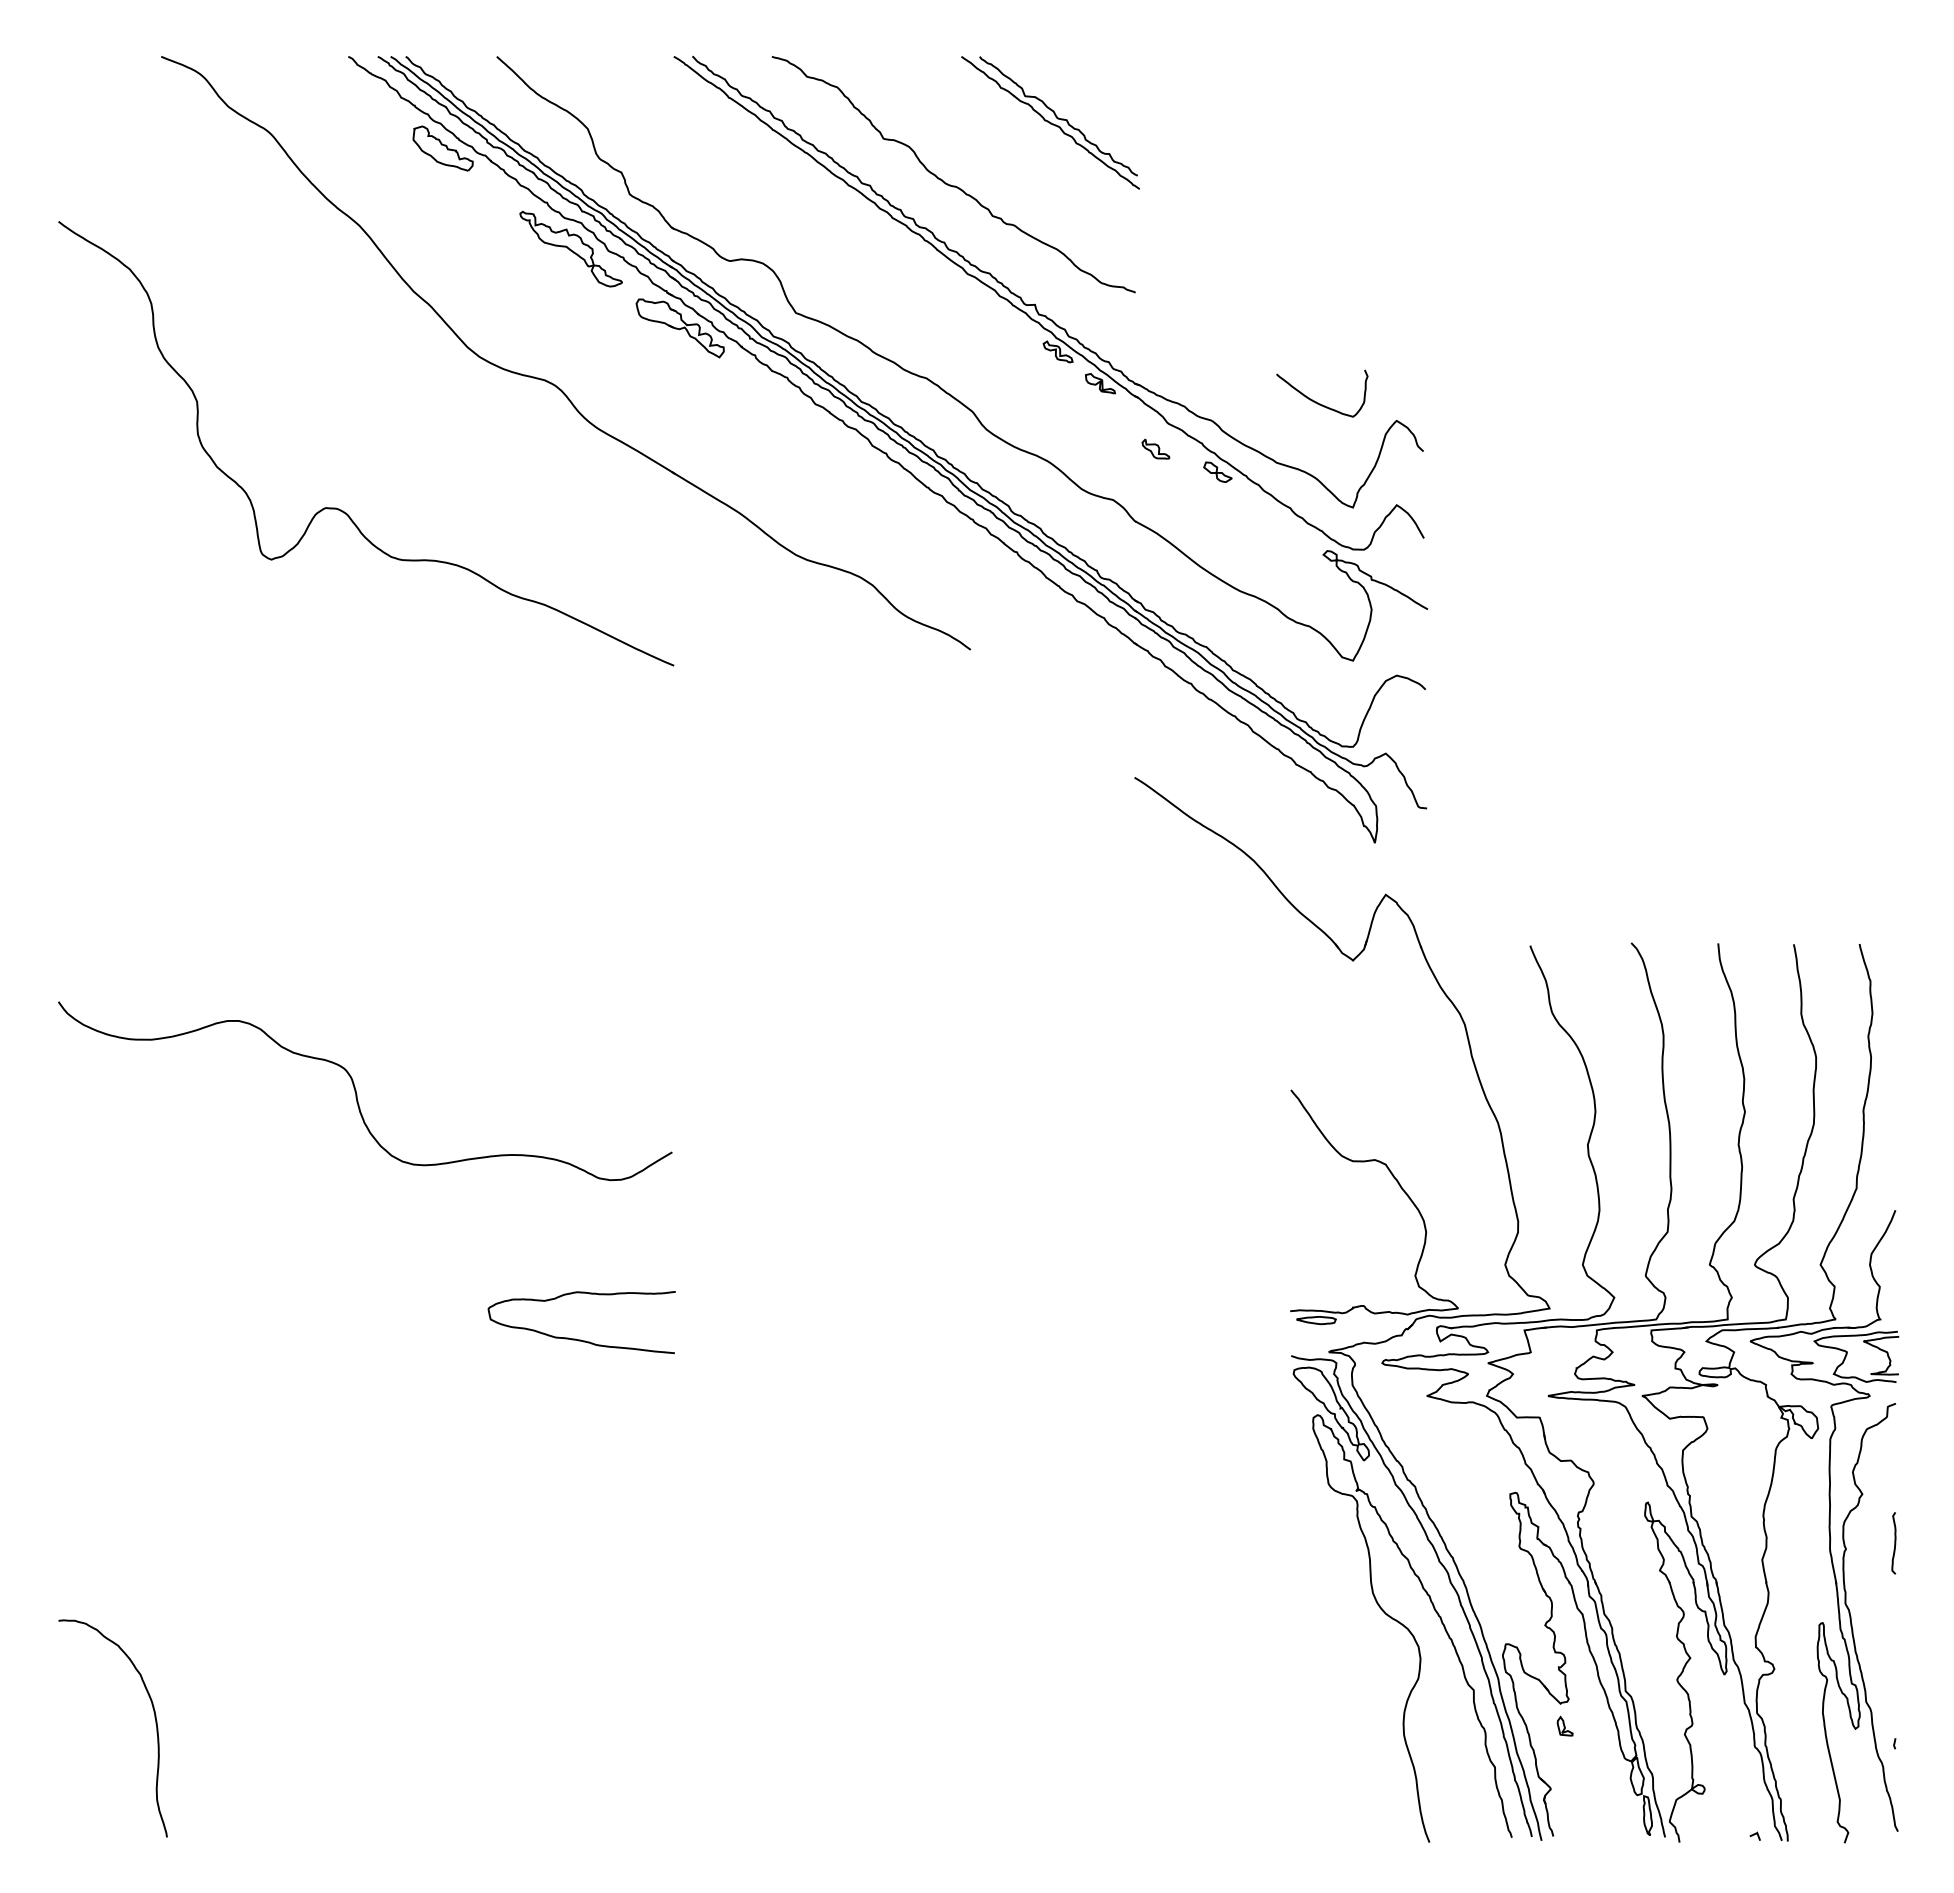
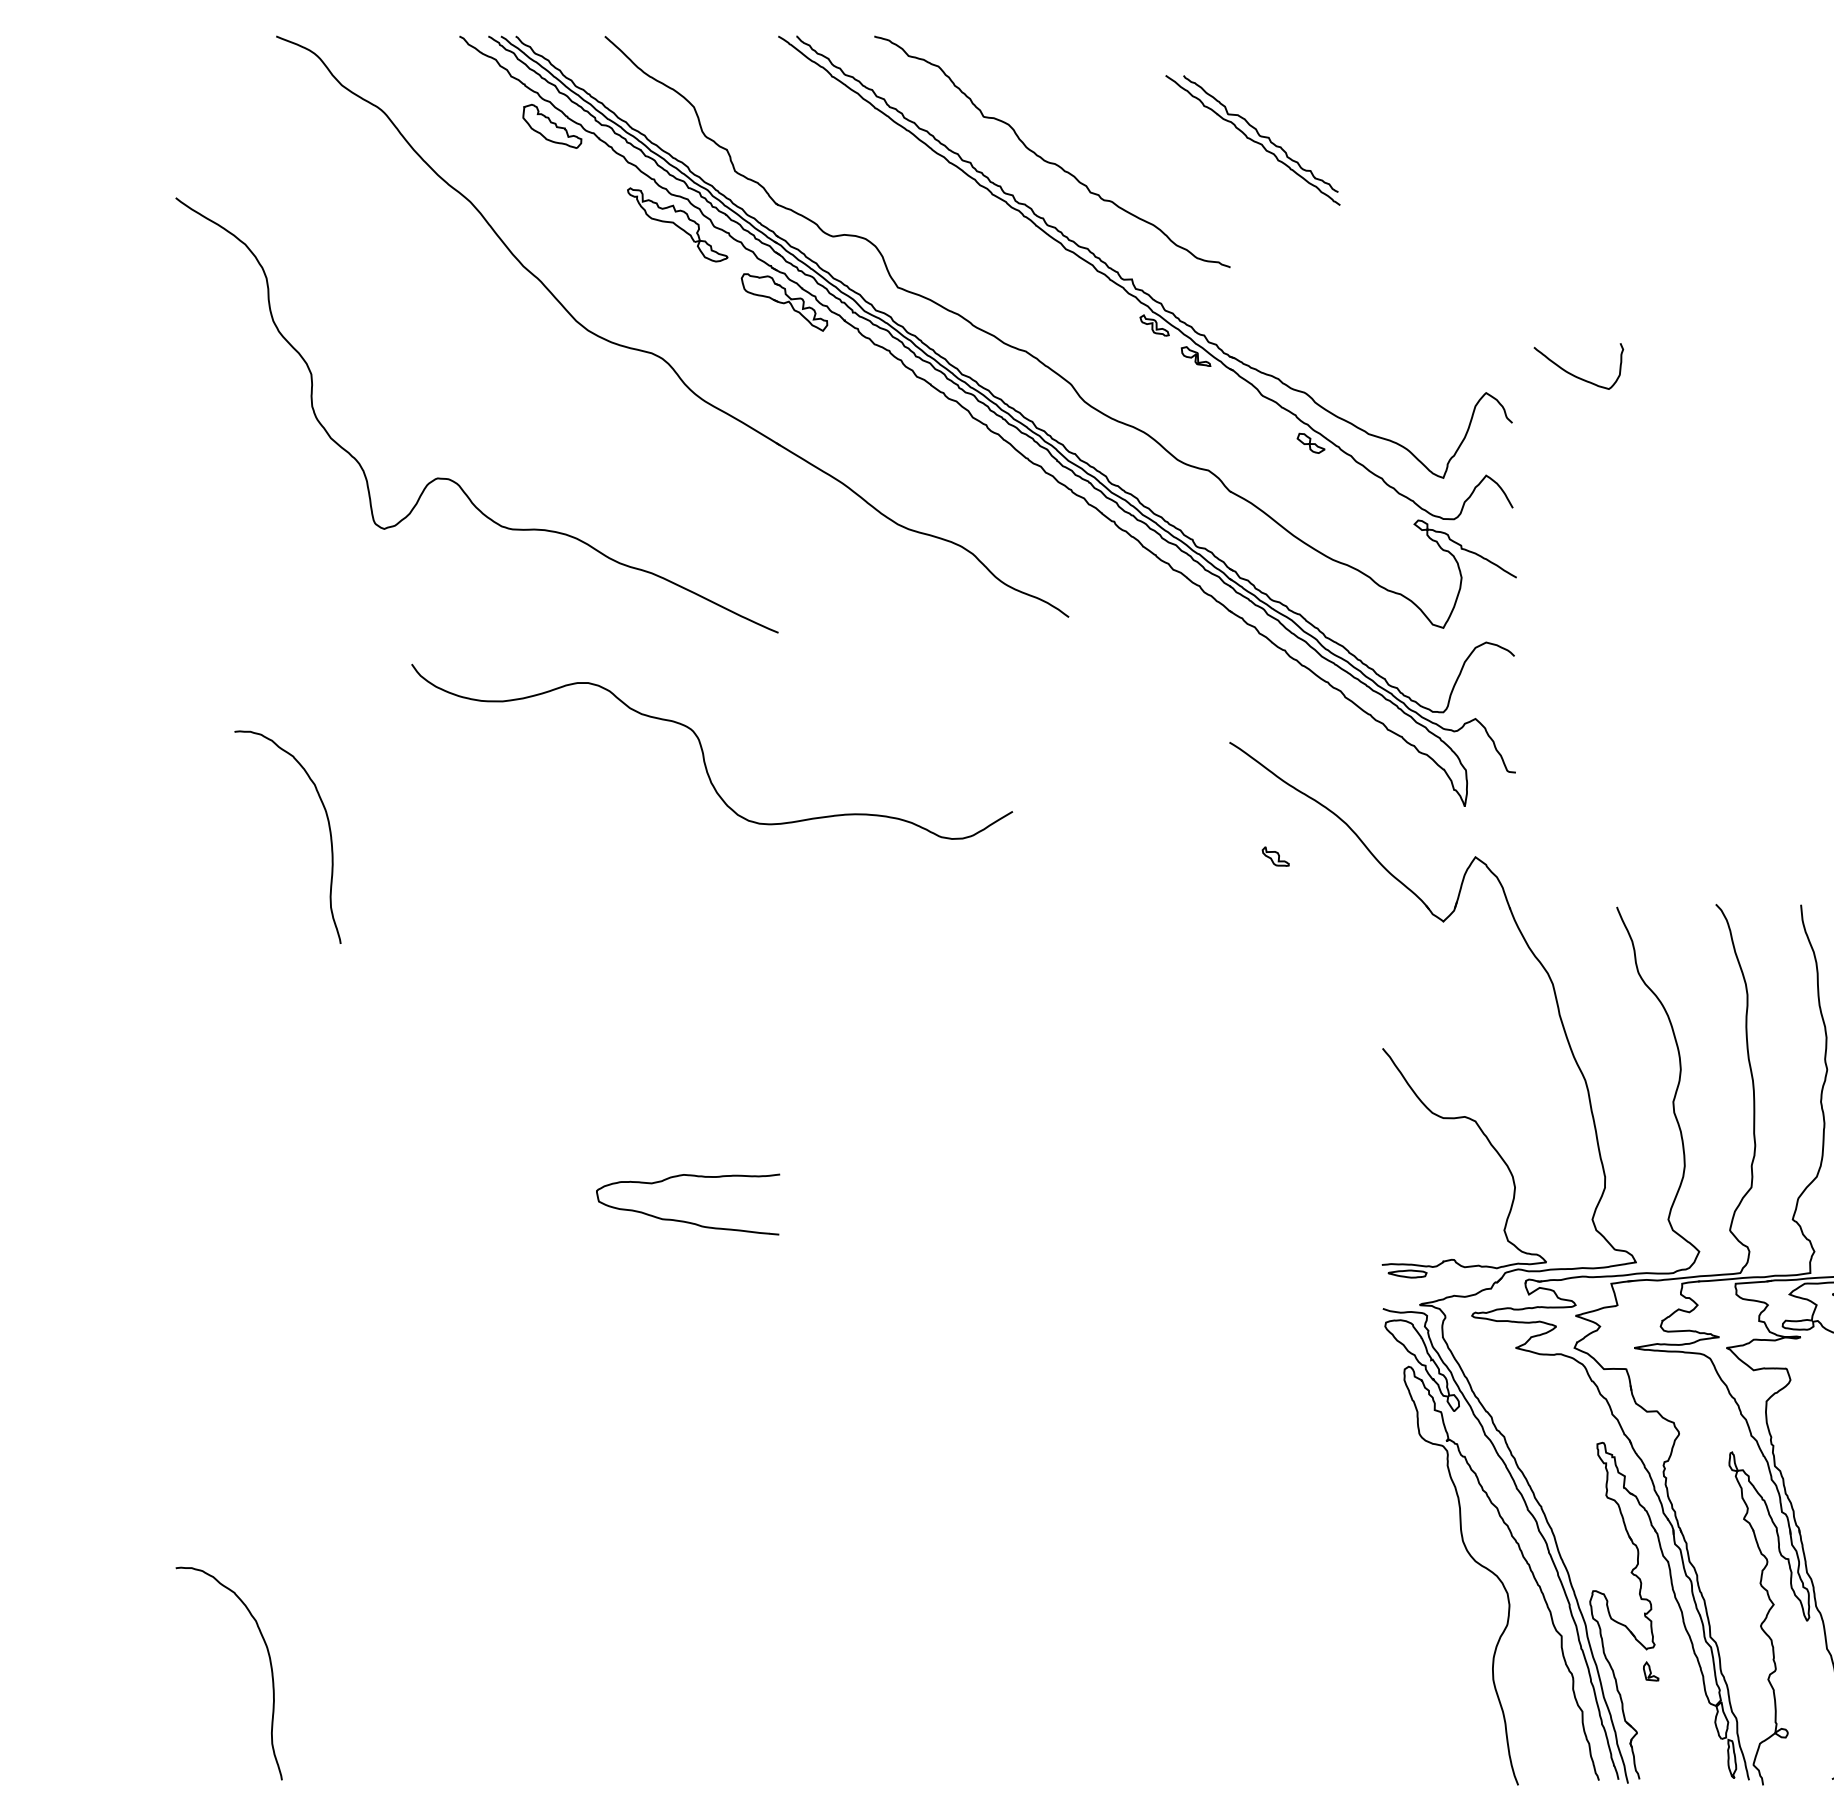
part: (1050, 122) -> (1252, 140), moved
curve: (1318, 402) -> (1575, 375), moved
part: (1155, 449) -> (1275, 856), moved
curve: (214, 864) -> (328, 827), added
curve: (357, 1094) -> (704, 755), moved
curve: (581, 1339) -> (687, 1221), moved

